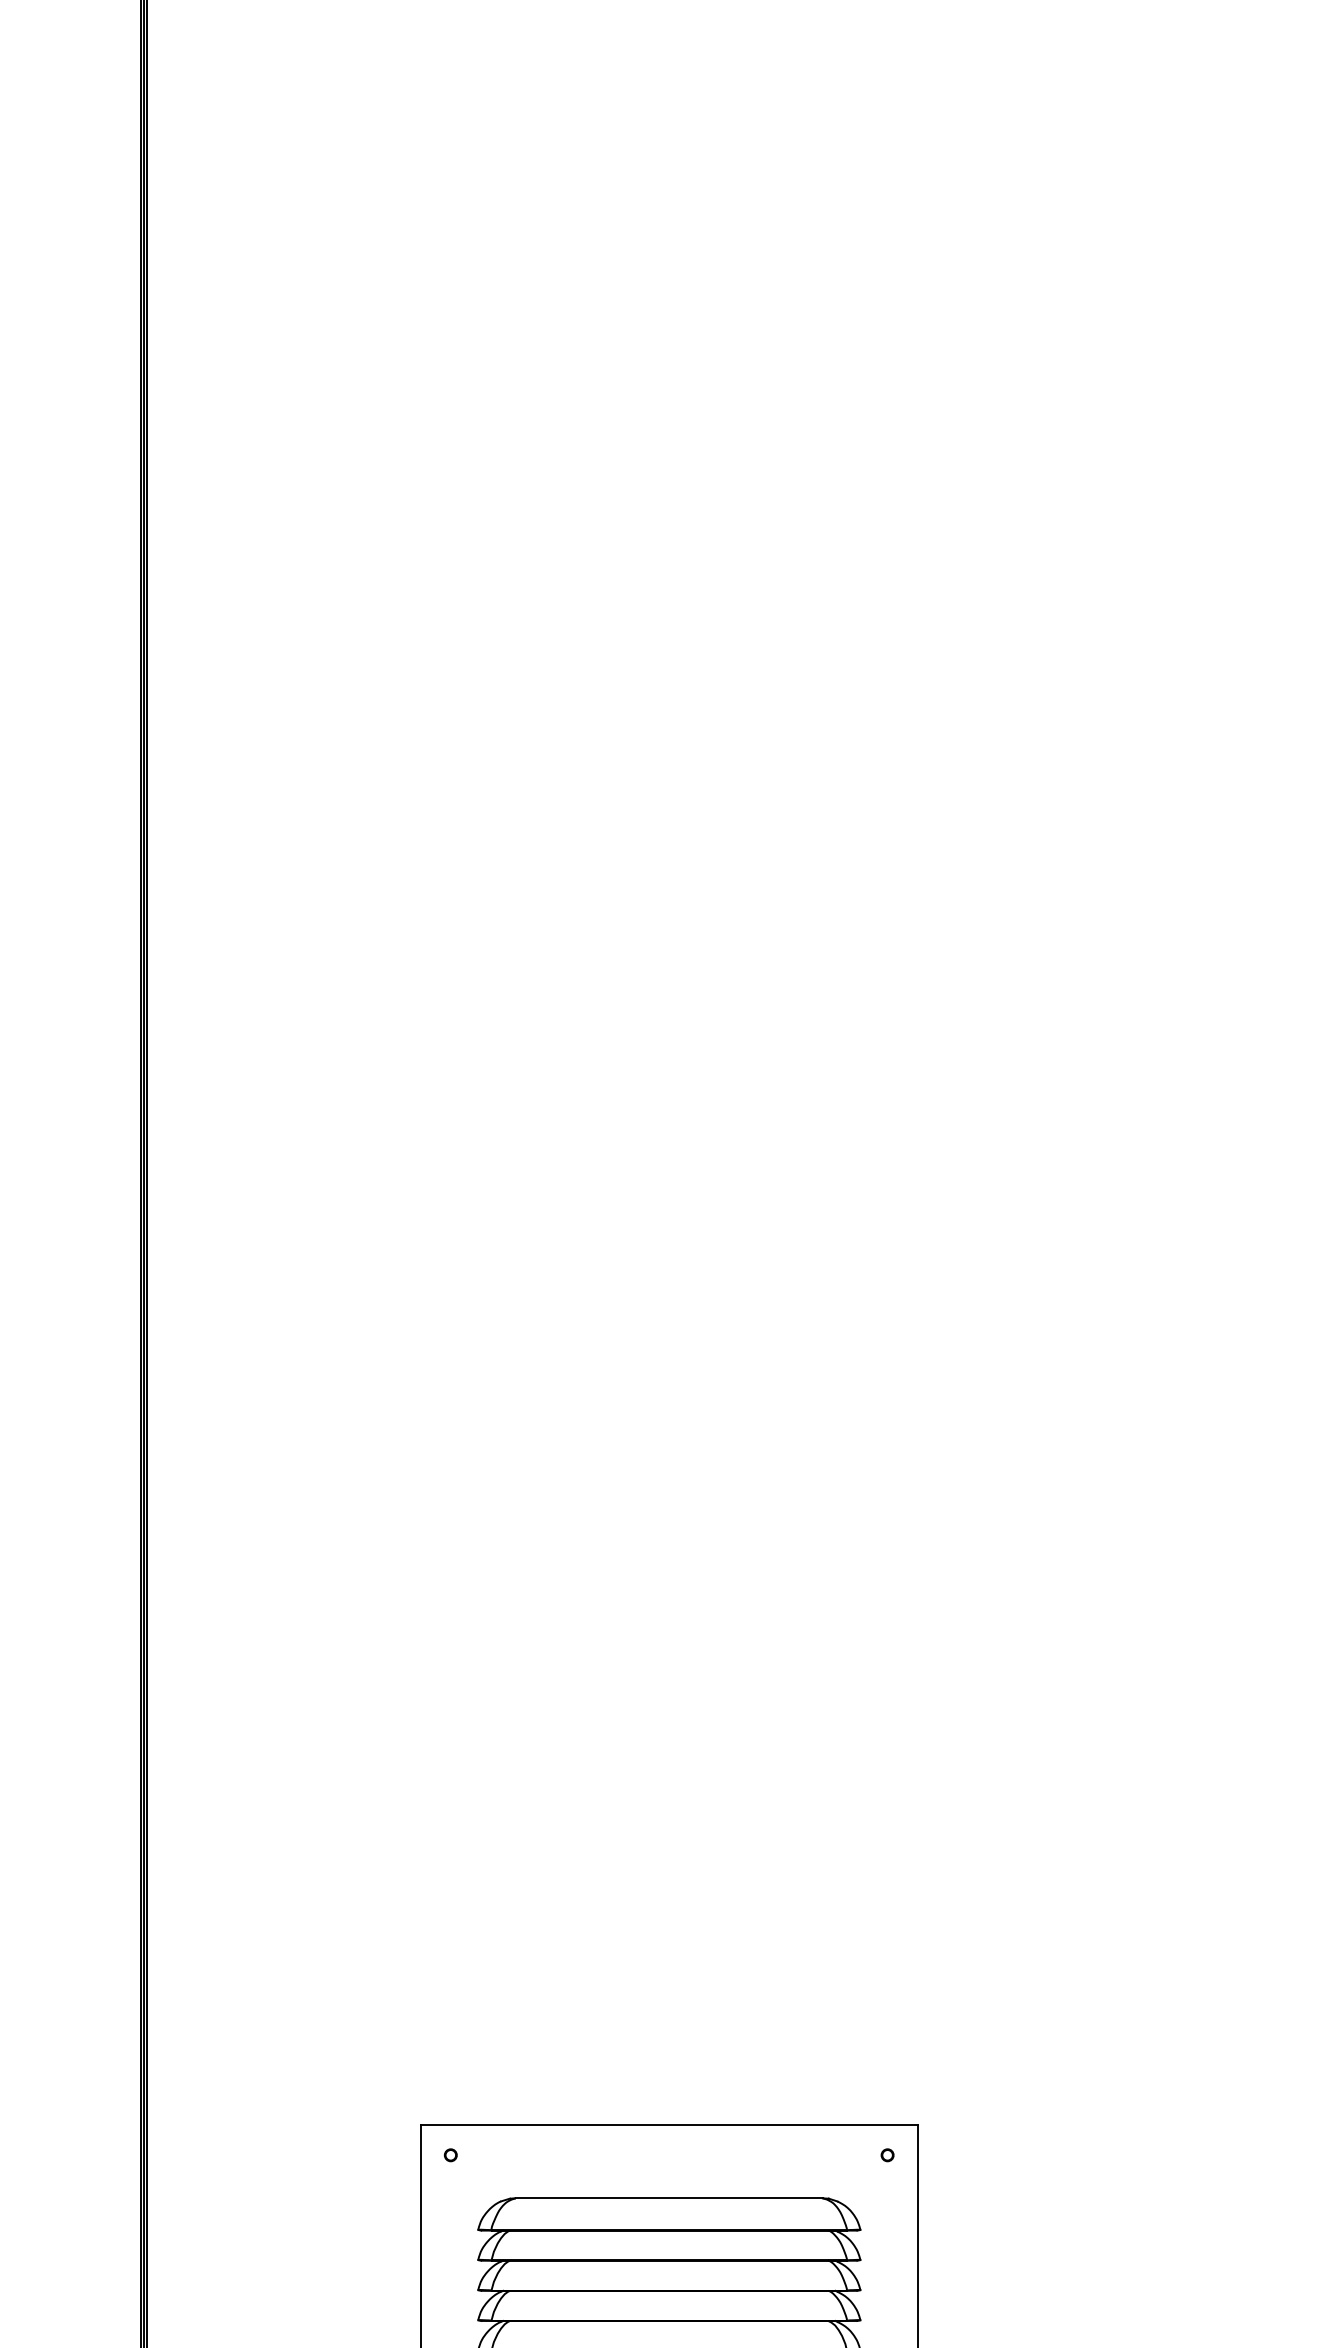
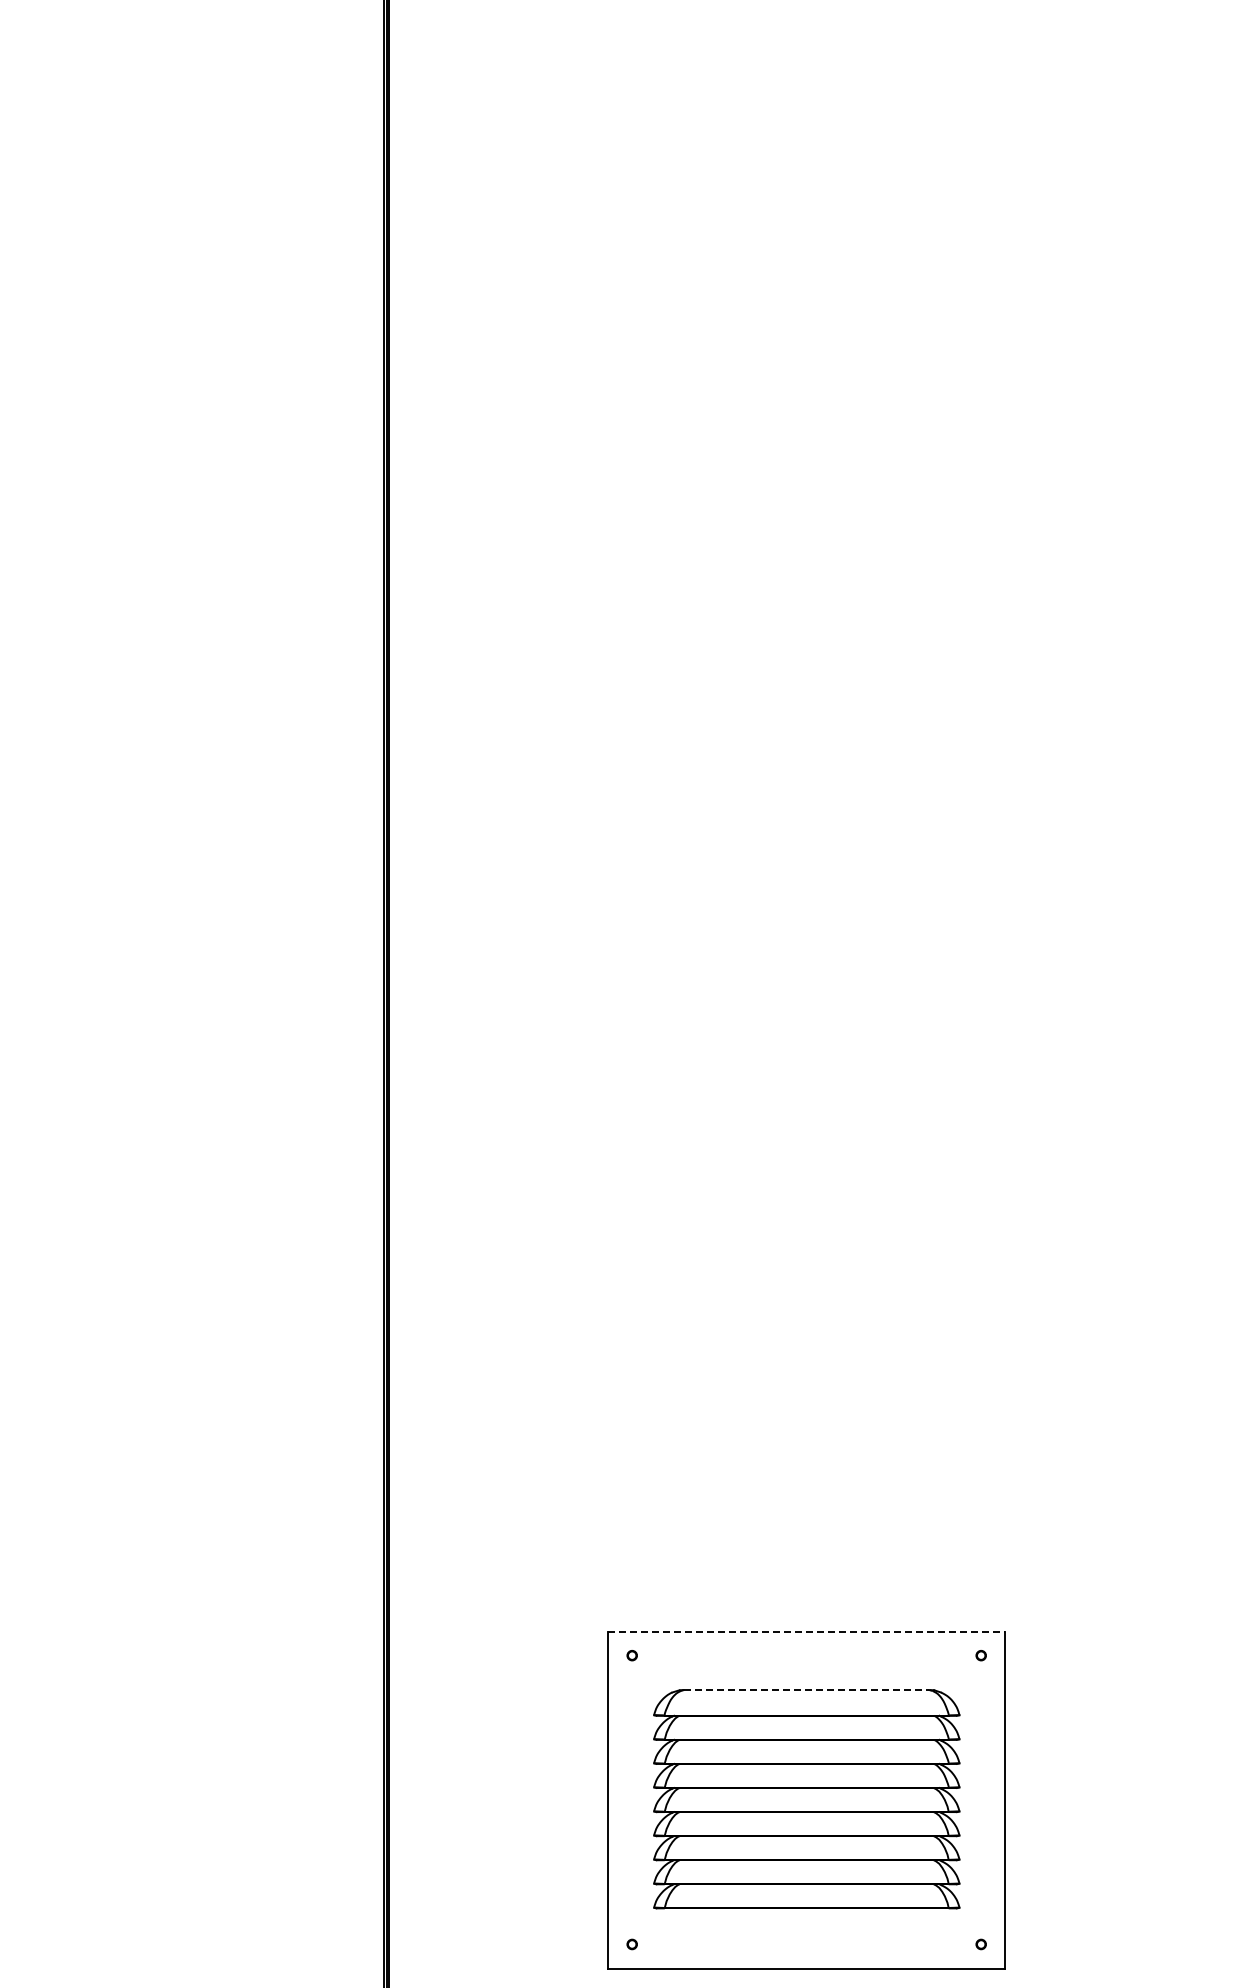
line: (668, 2125) -> (806, 1631), solid -> dashed
line: (668, 2198) -> (806, 1690), solid -> dashed

